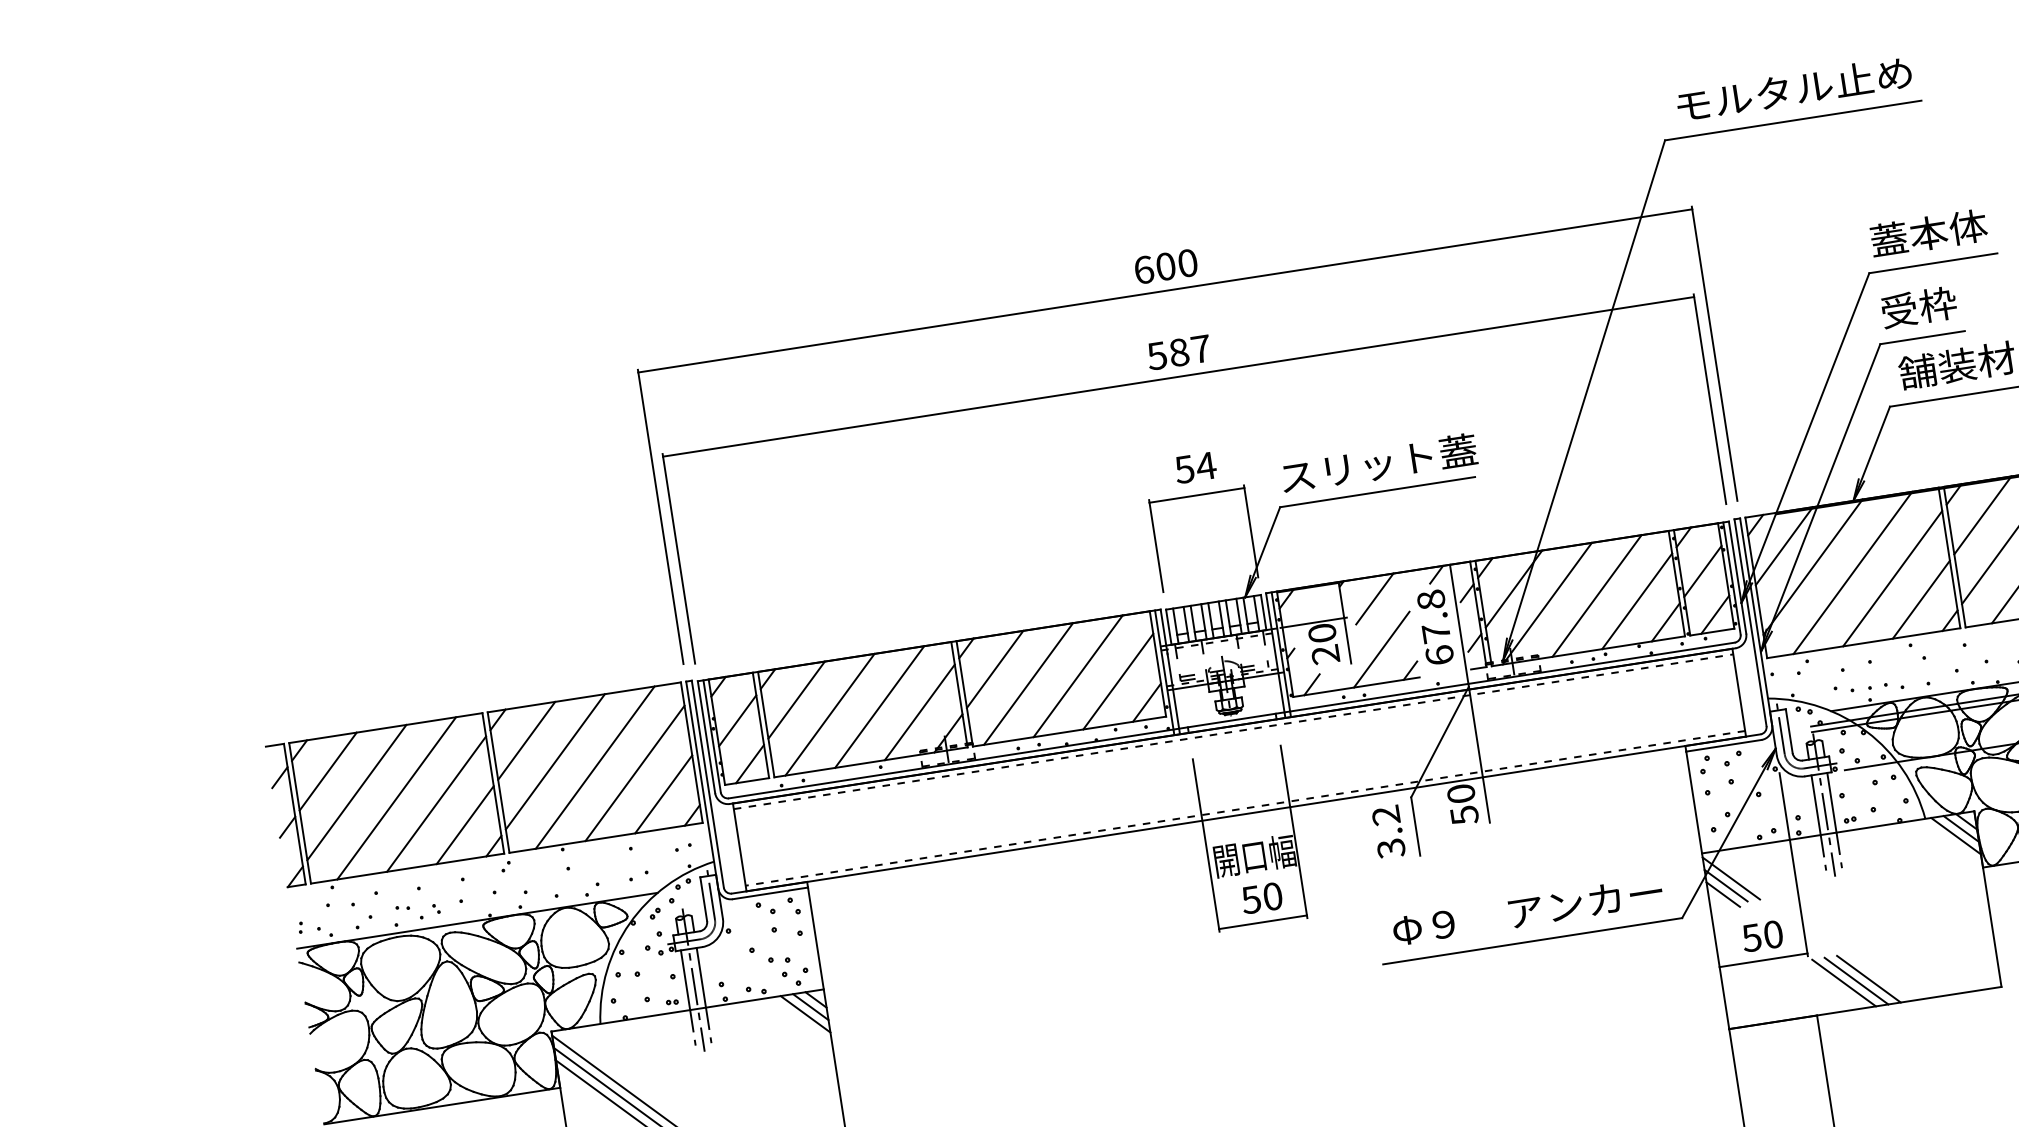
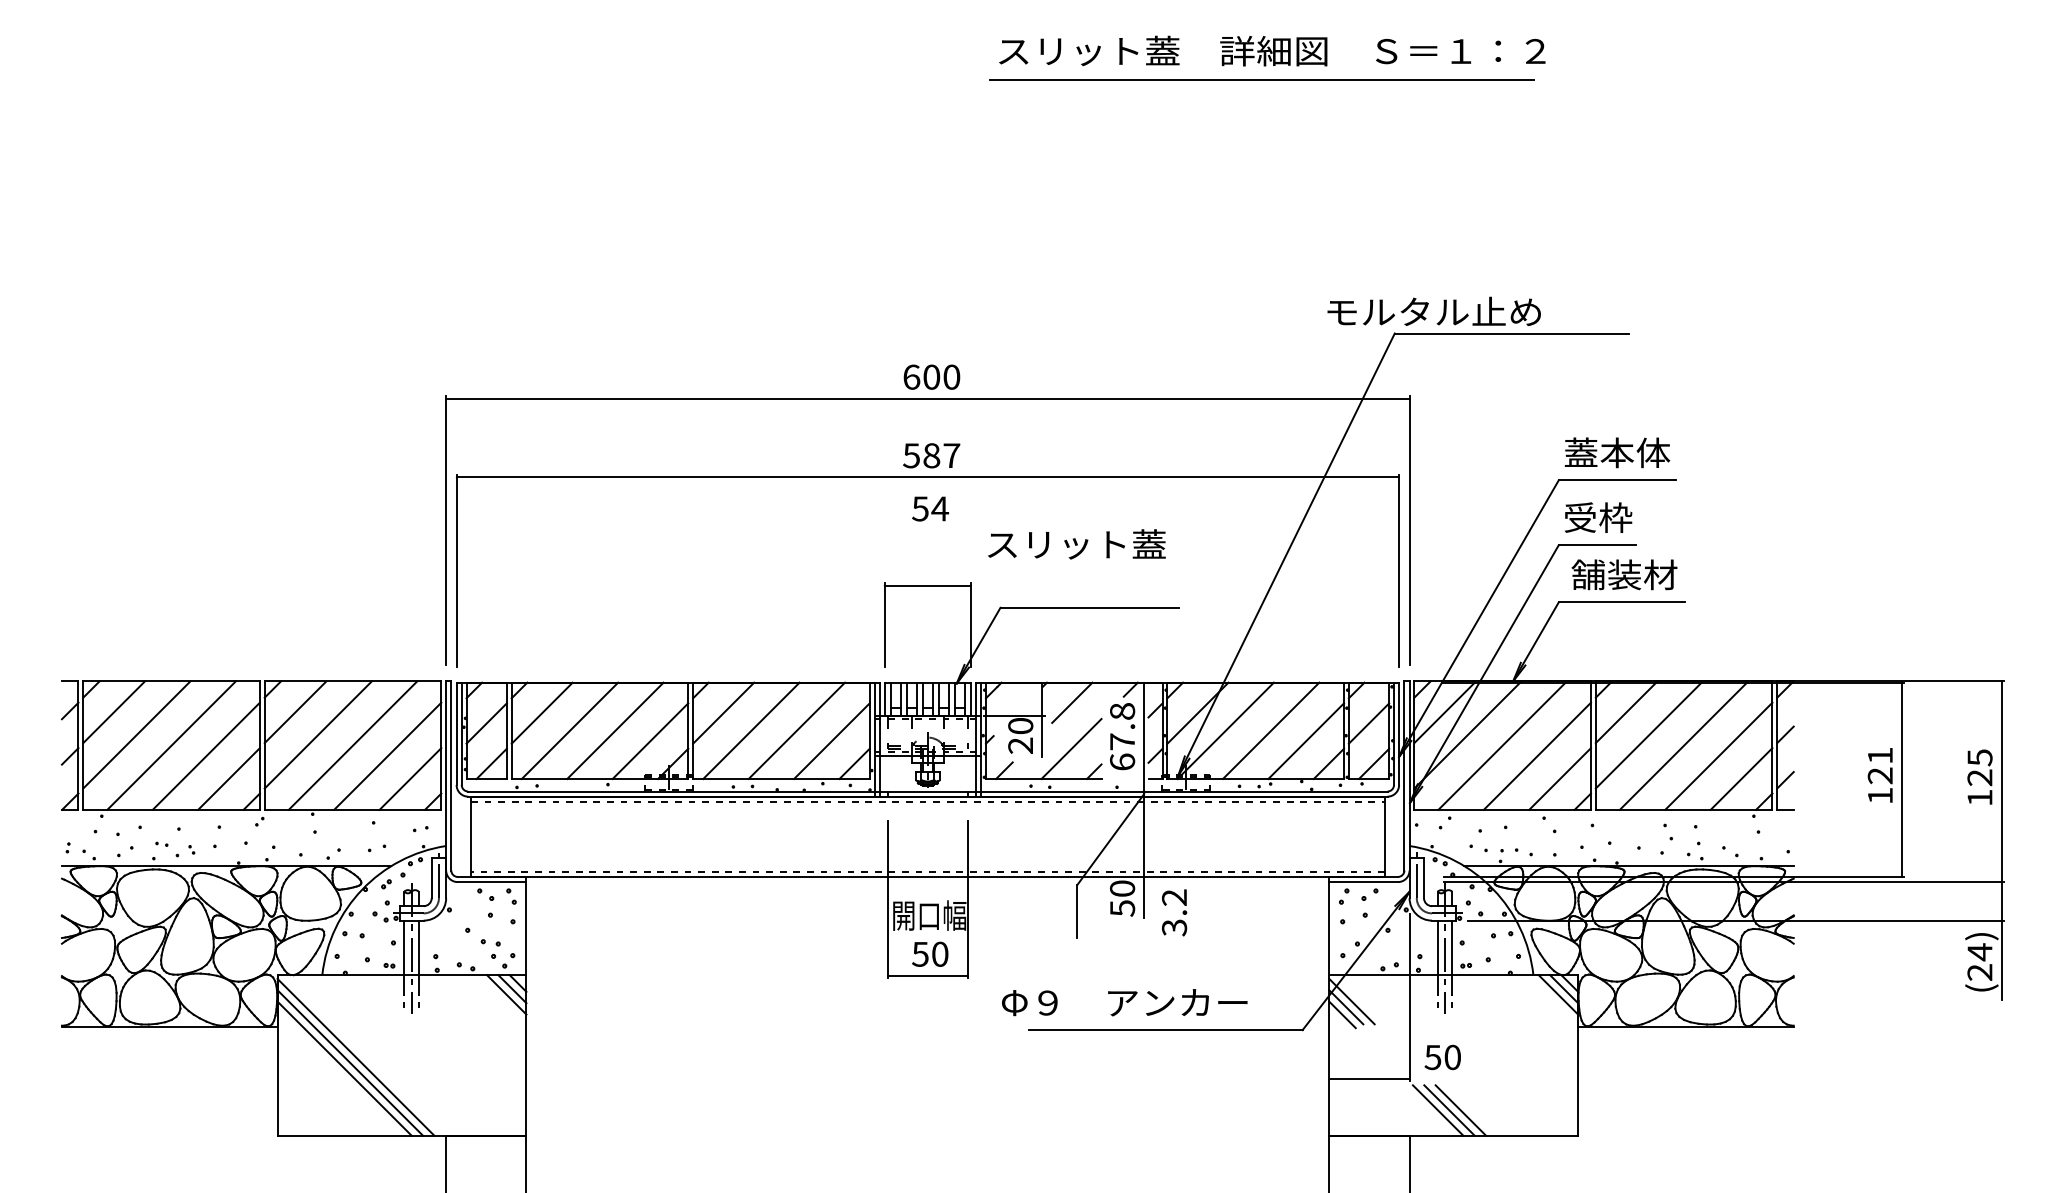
text: (1793, 88) -> (1433, 310), moved
text: (1378, 463) -> (1076, 544), moved
text: (1195, 467) -> (930, 508), moved
text: (1388, 831) -> (1174, 912), moved
text: (1527, 911) -> (1124, 1002), moved
text: (1762, 936) -> (1442, 1057), moved

